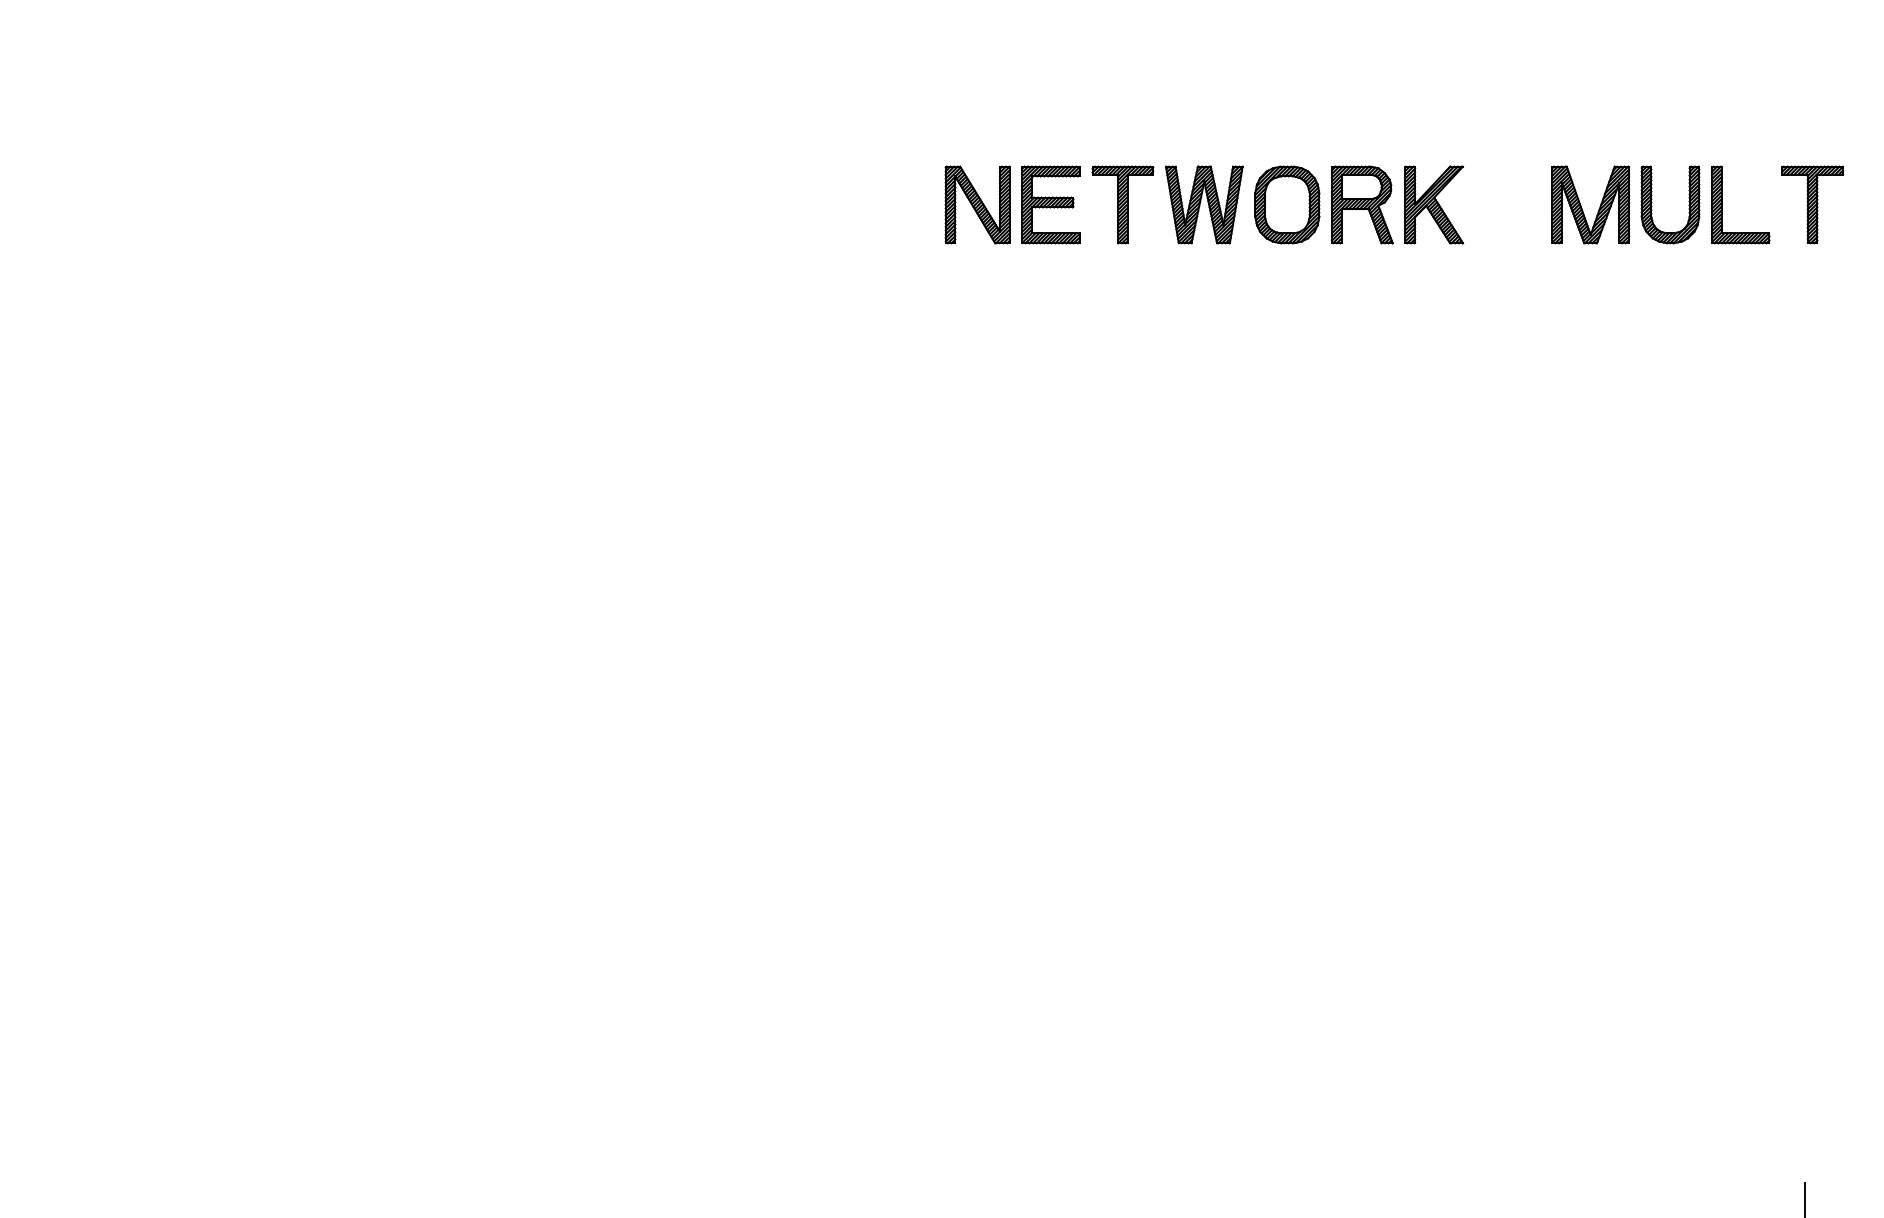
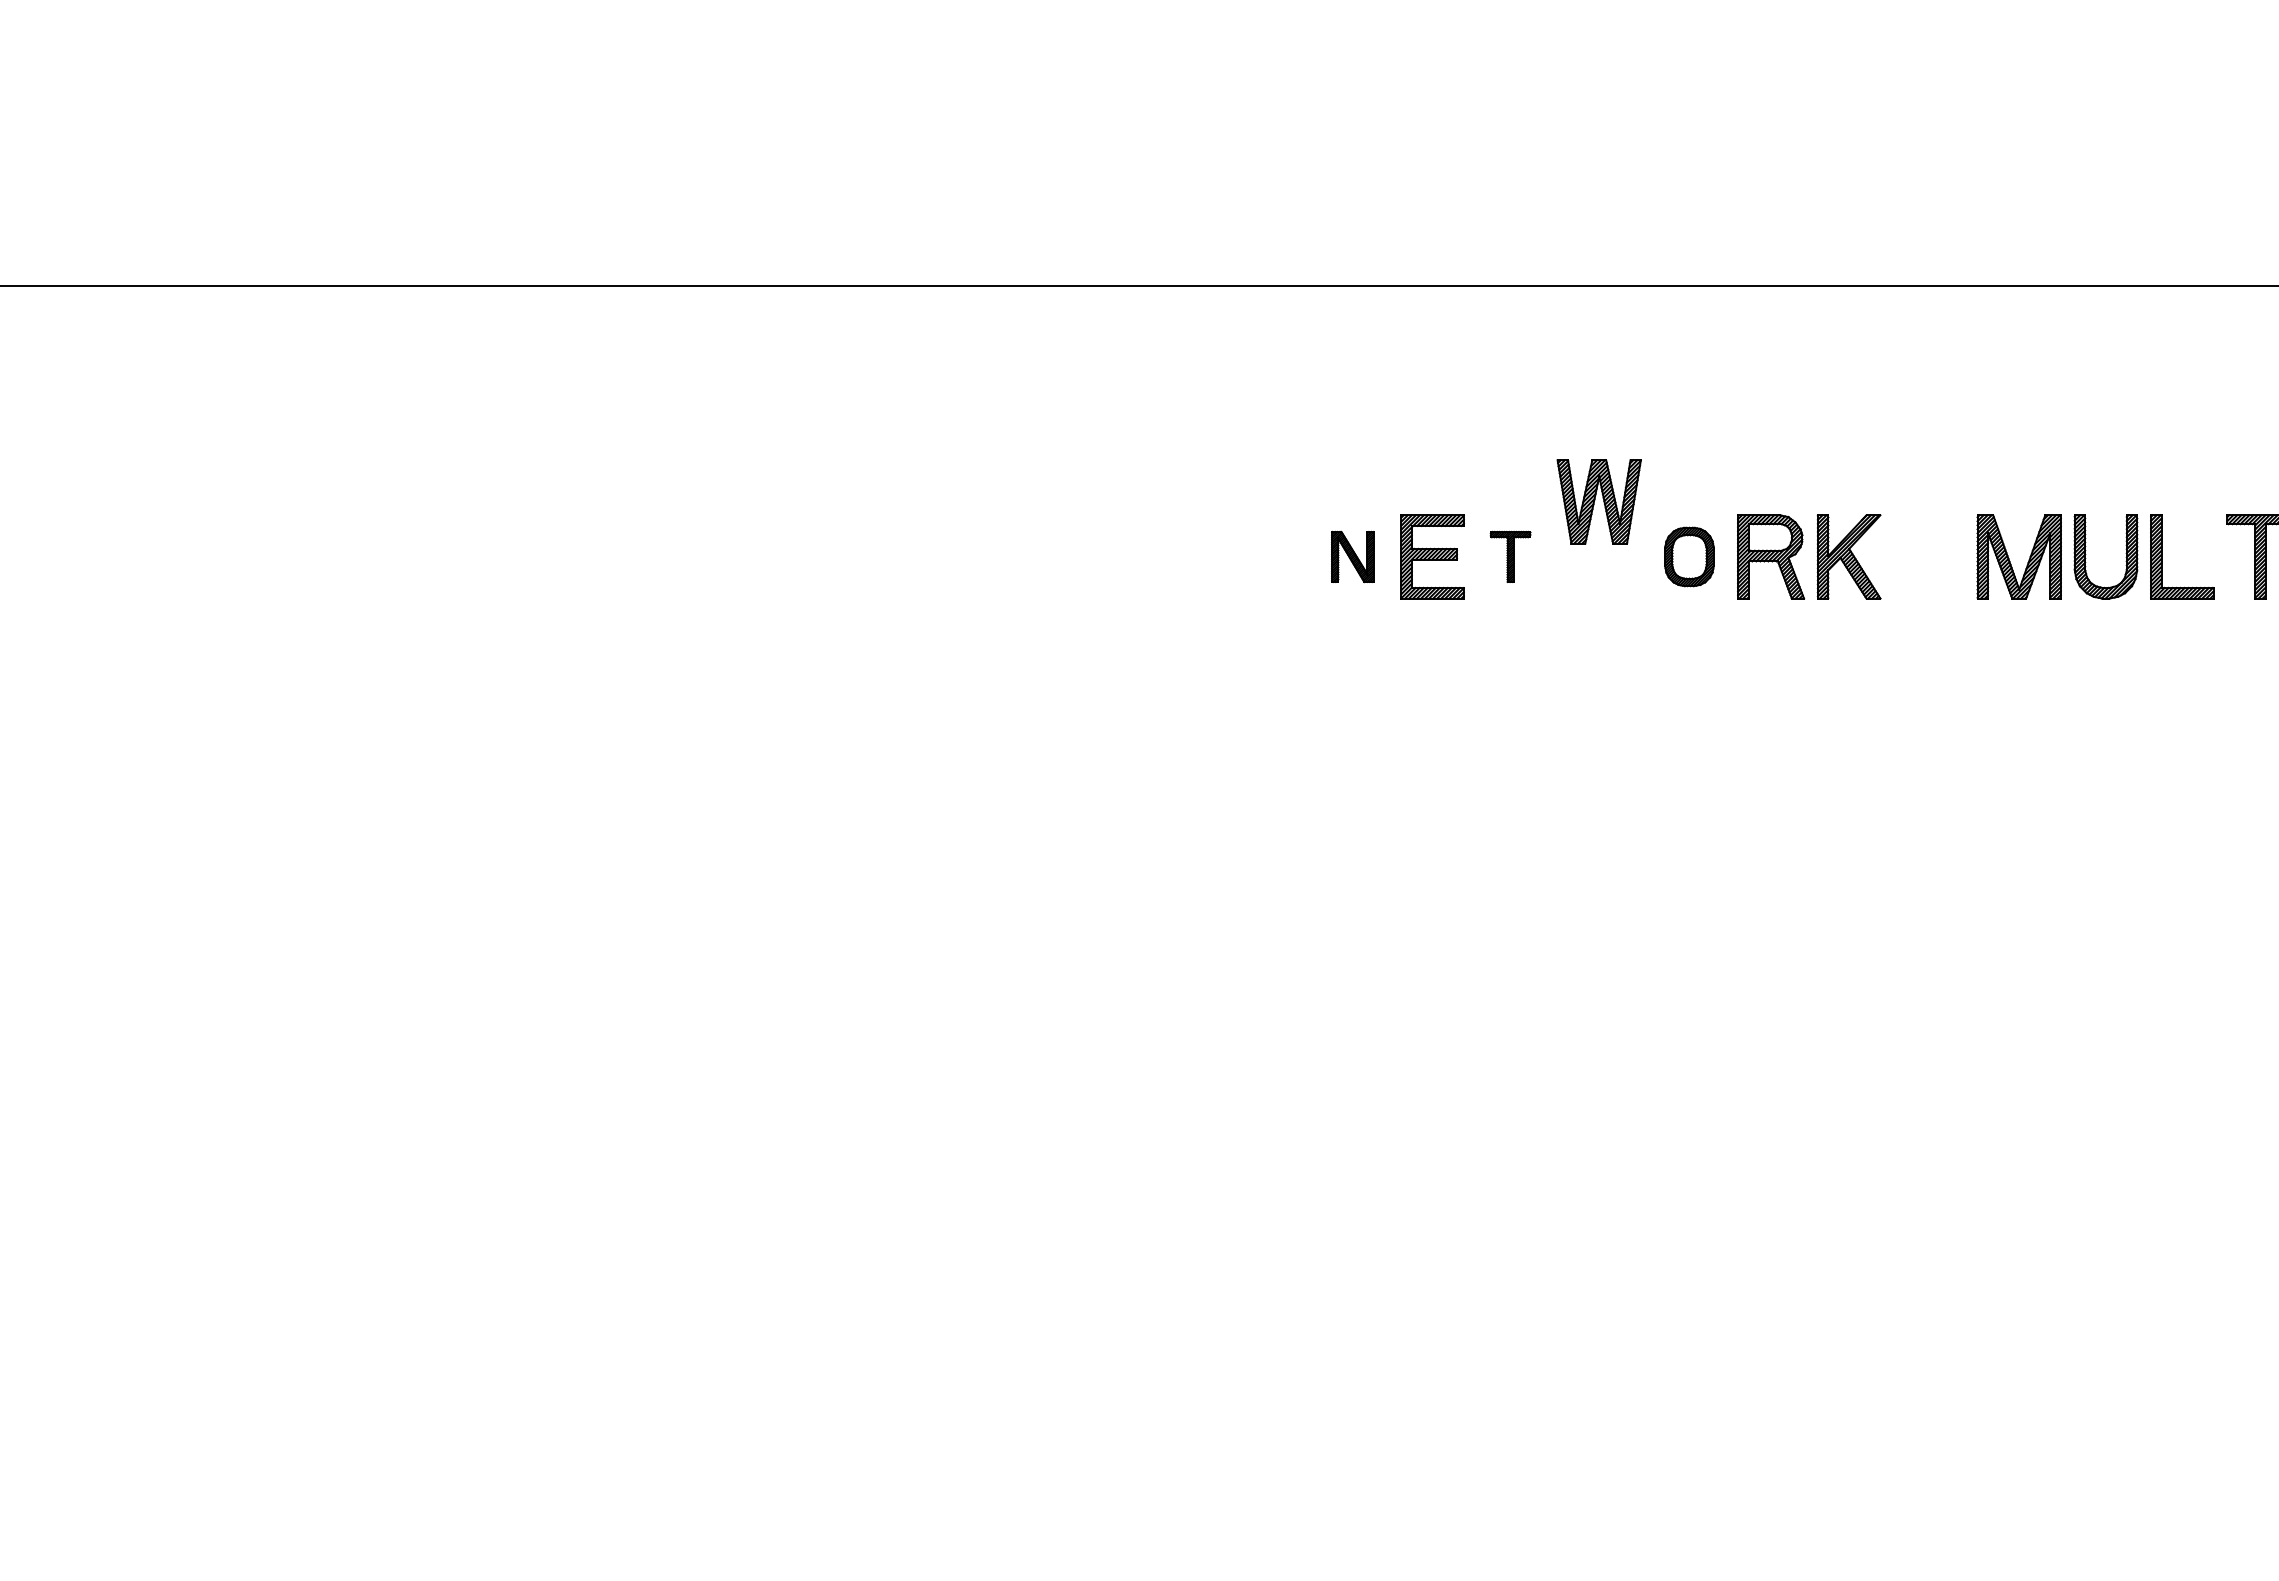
part: (977, 204) -> (1352, 556), size x0.6
part: (1122, 204) -> (1510, 556), size x0.6
part: (1203, 204) -> (1598, 501), moved
part: (1287, 204) -> (1689, 556), size x0.7

